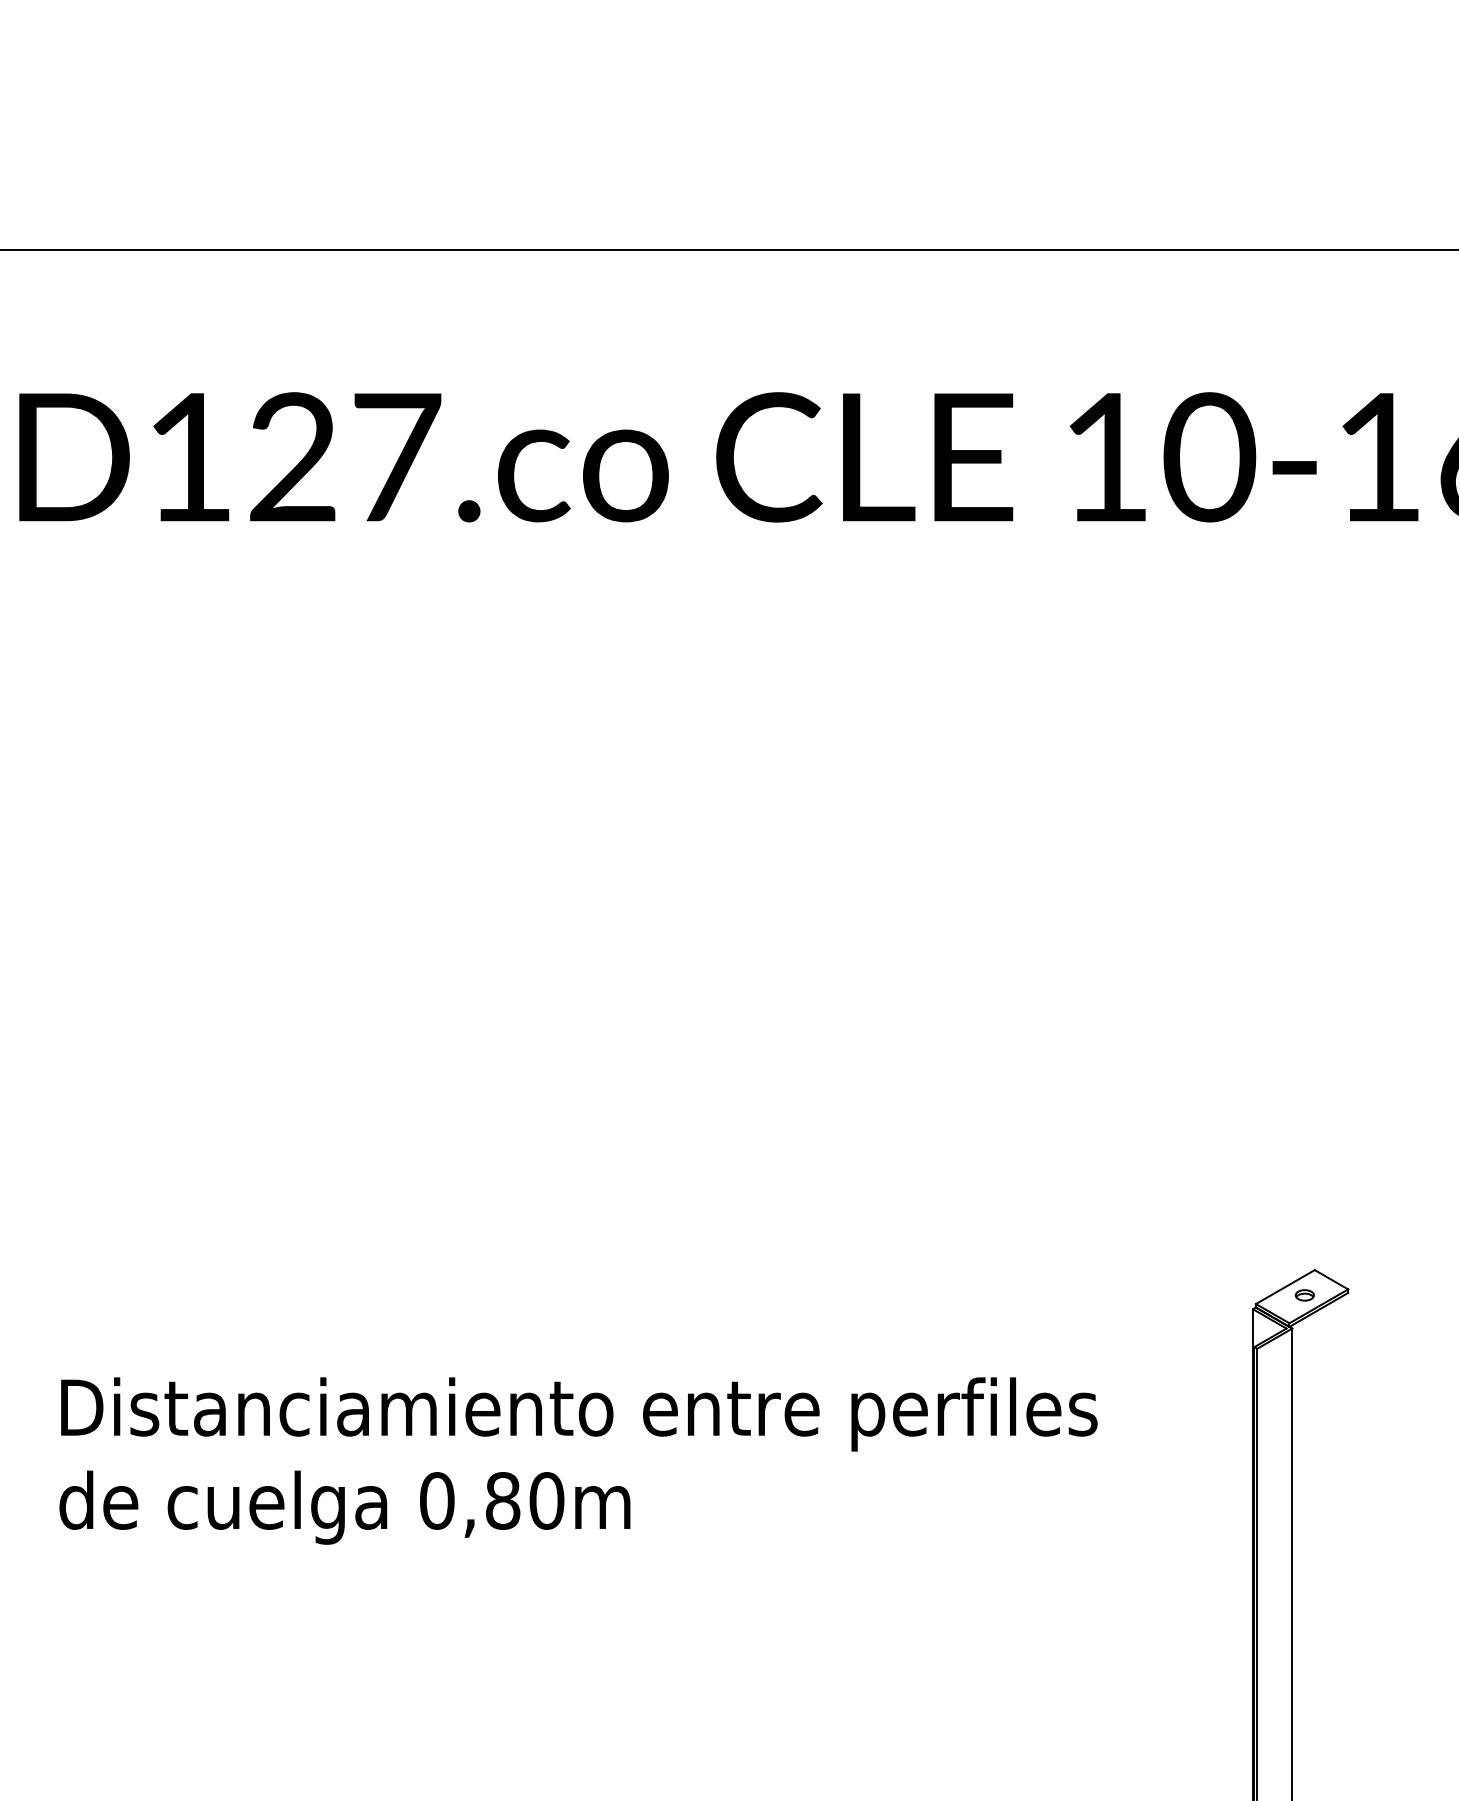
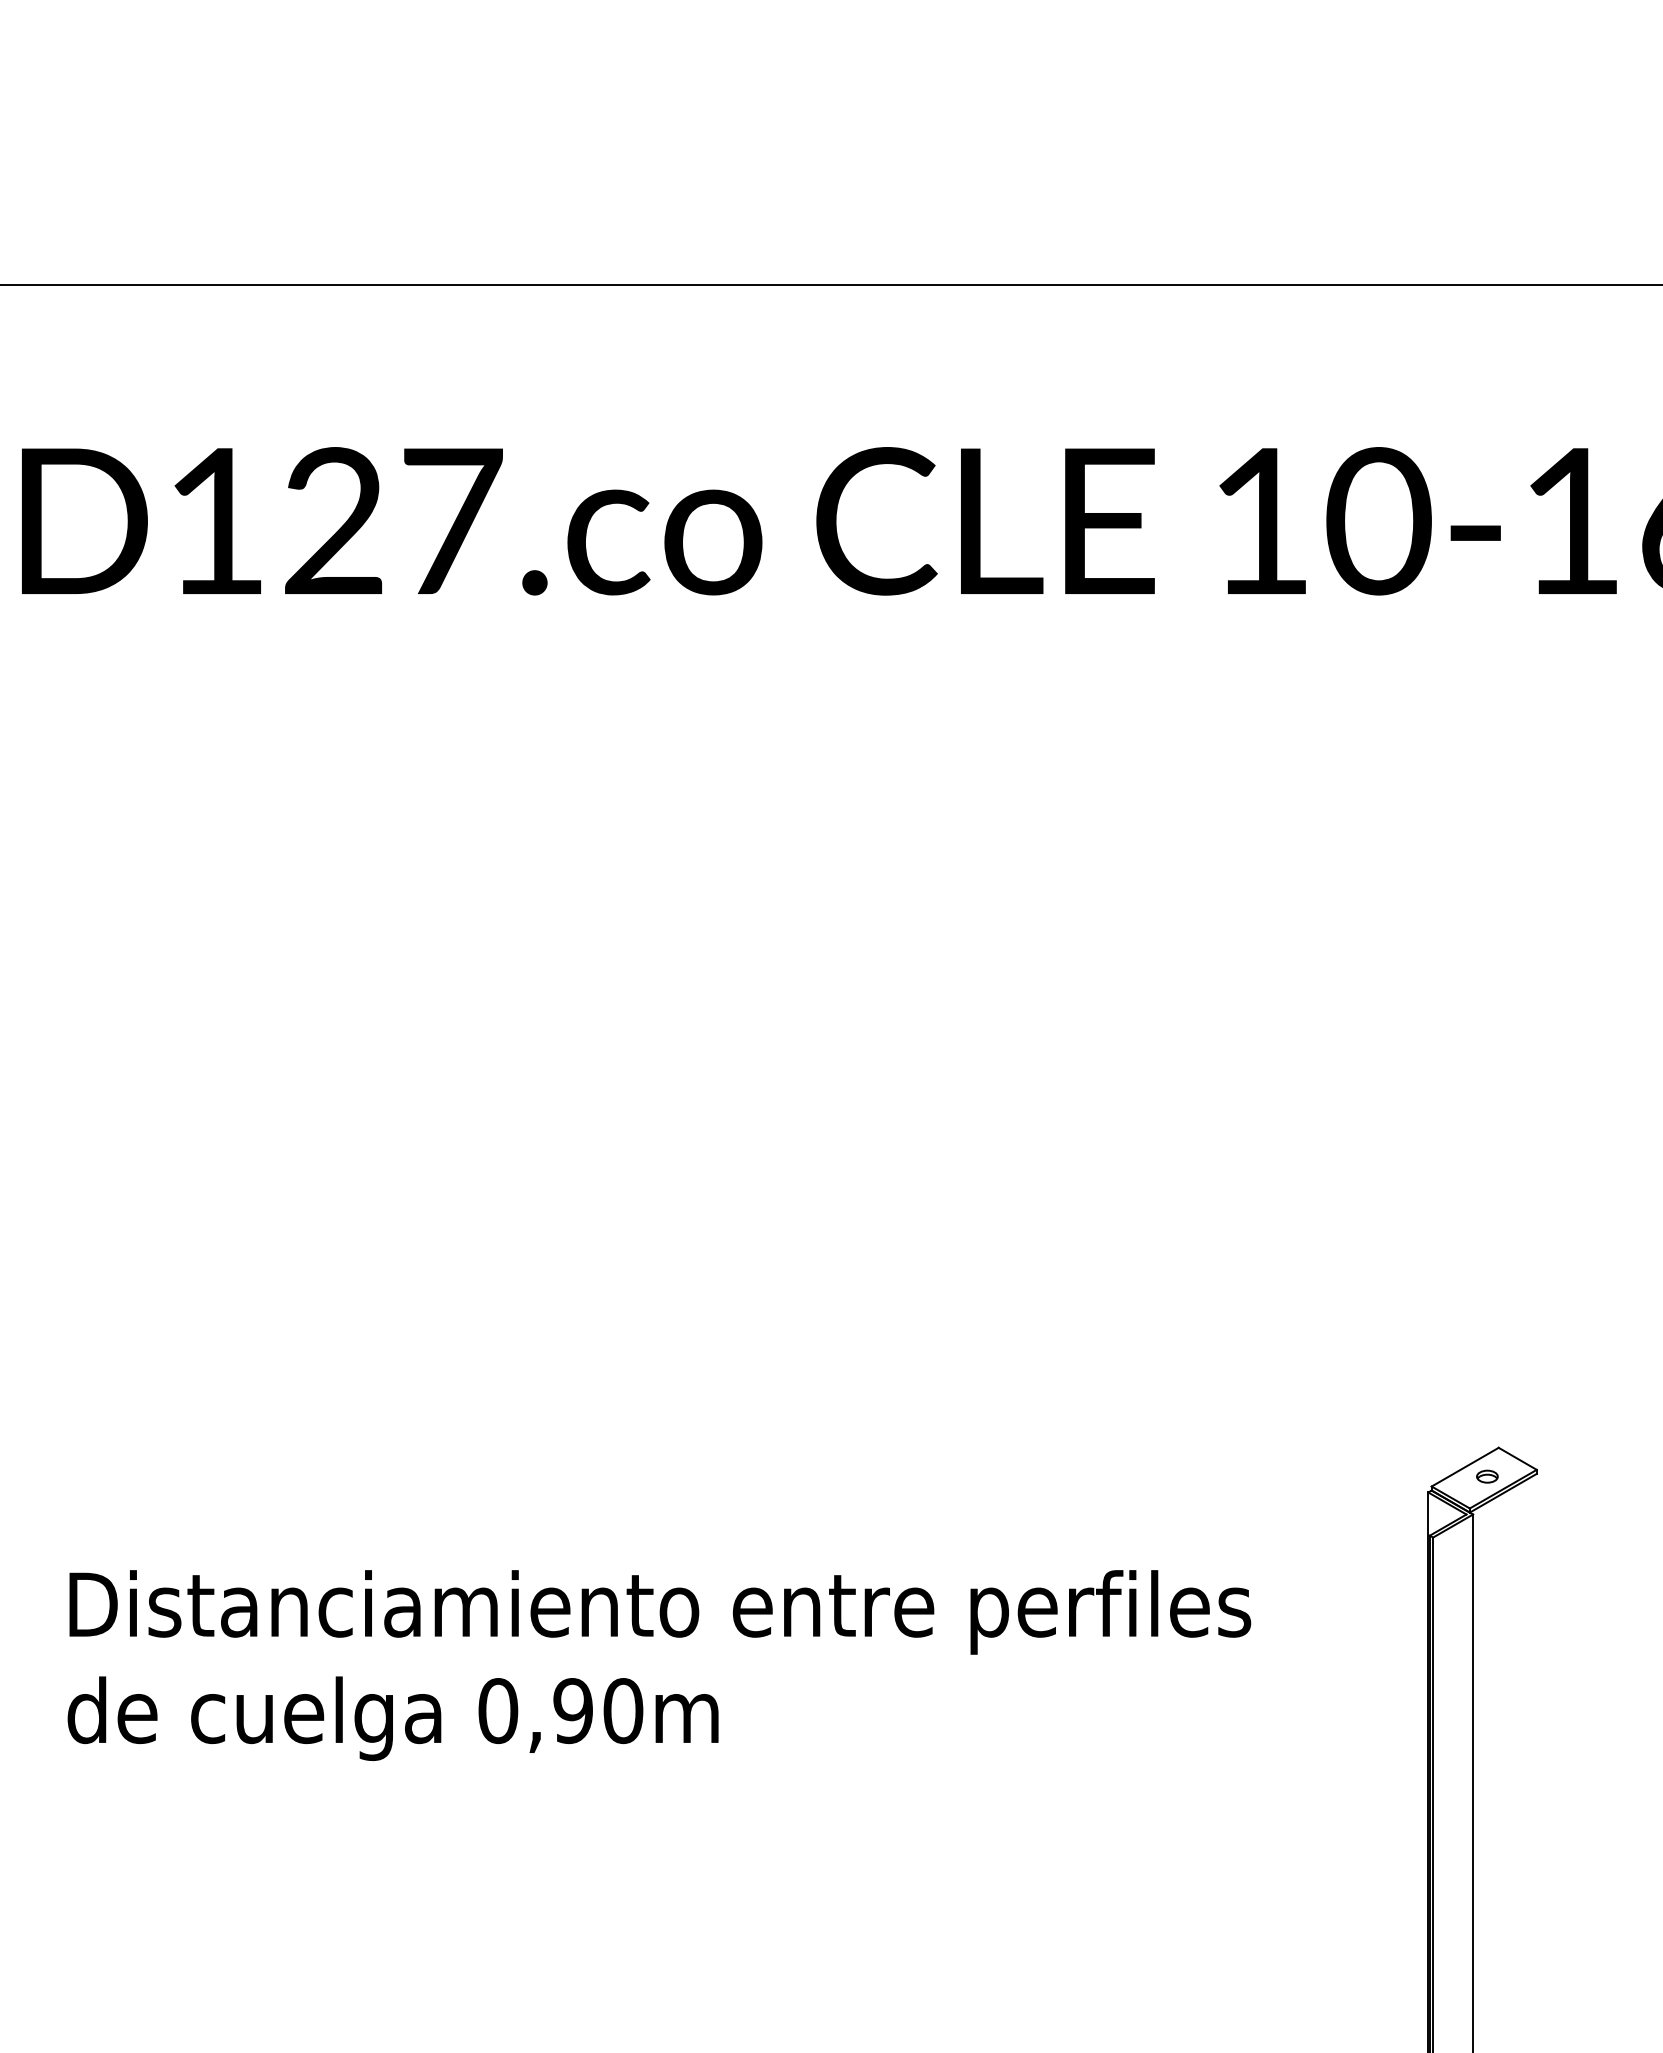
text: (503, 1501) -> (573, 1711), 0,80m -> 0,90m

